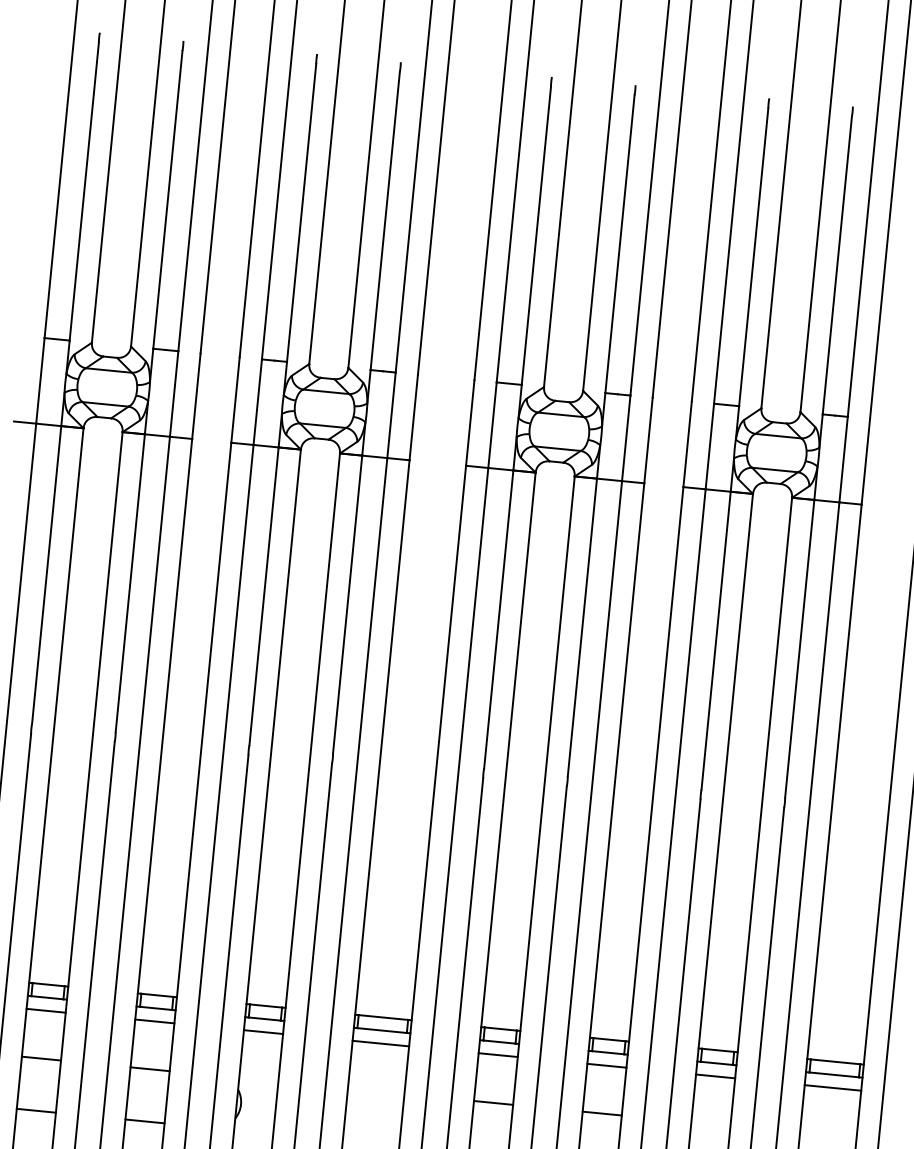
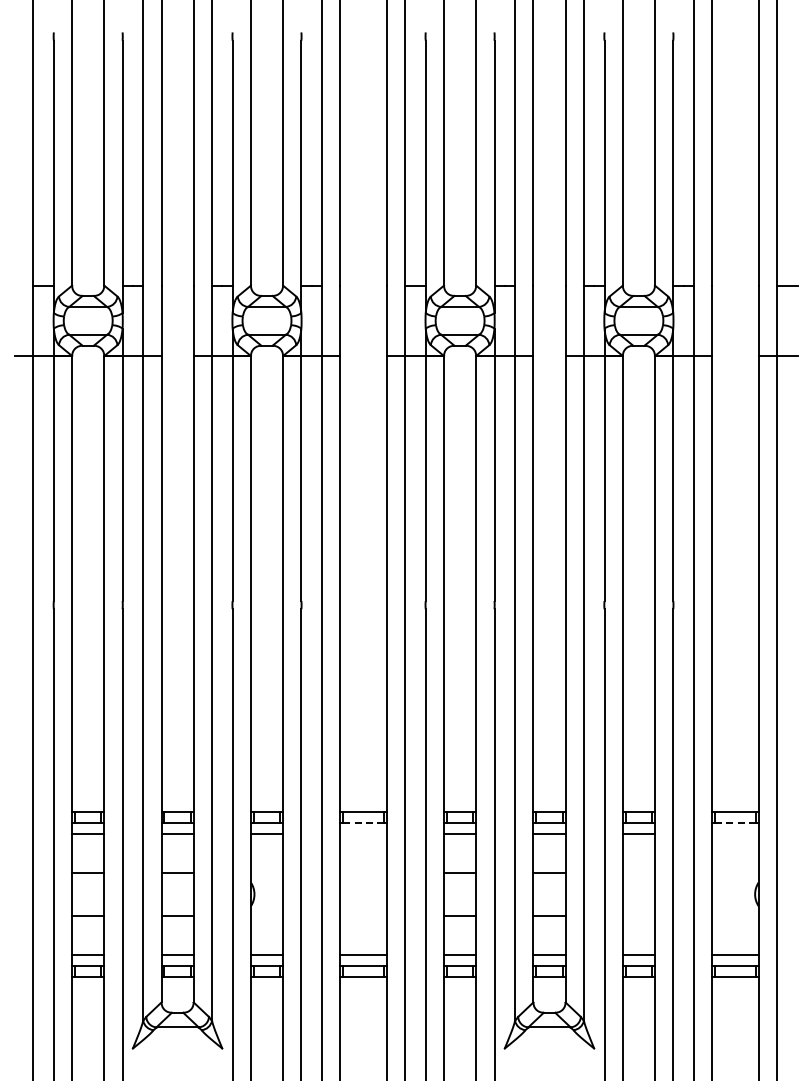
line: (383, 1030) -> (364, 822), solid -> dashed
line: (380, 1043) -> (363, 833), removed
line: (834, 1074) -> (735, 822), solid -> dashed
line: (833, 1087) -> (735, 833), removed

